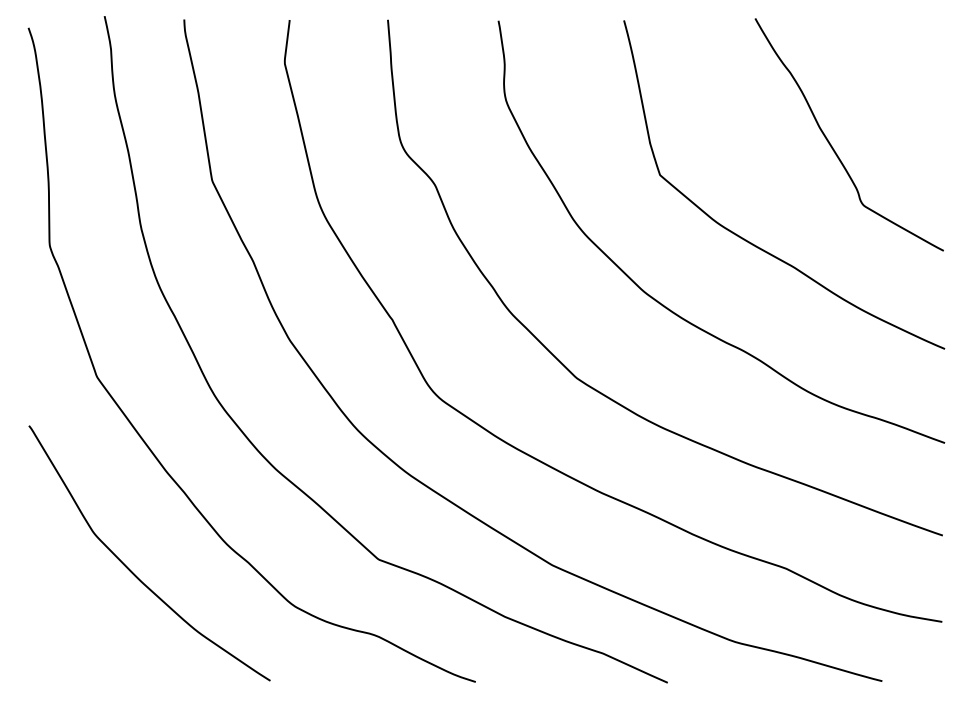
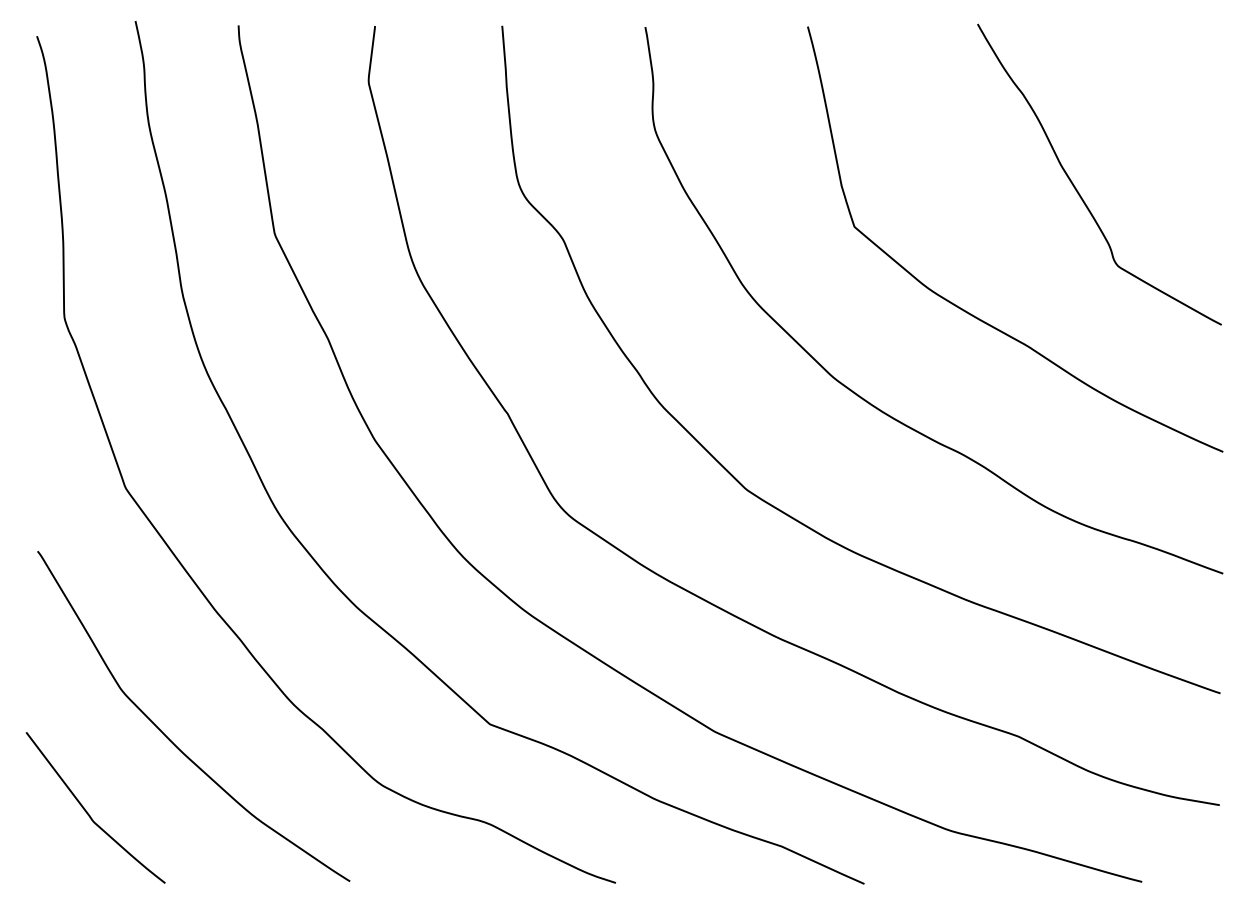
curve: (68, 627) -> (88, 812), added

